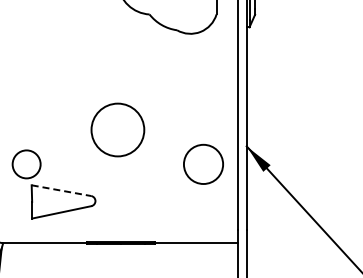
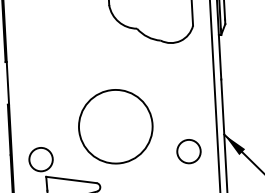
circle: (117, 129) -> (115, 126), size x1.67
circle: (203, 164) -> (188, 151), size x0.71
line: (61, 190) -> (71, 179), dashed -> solid

